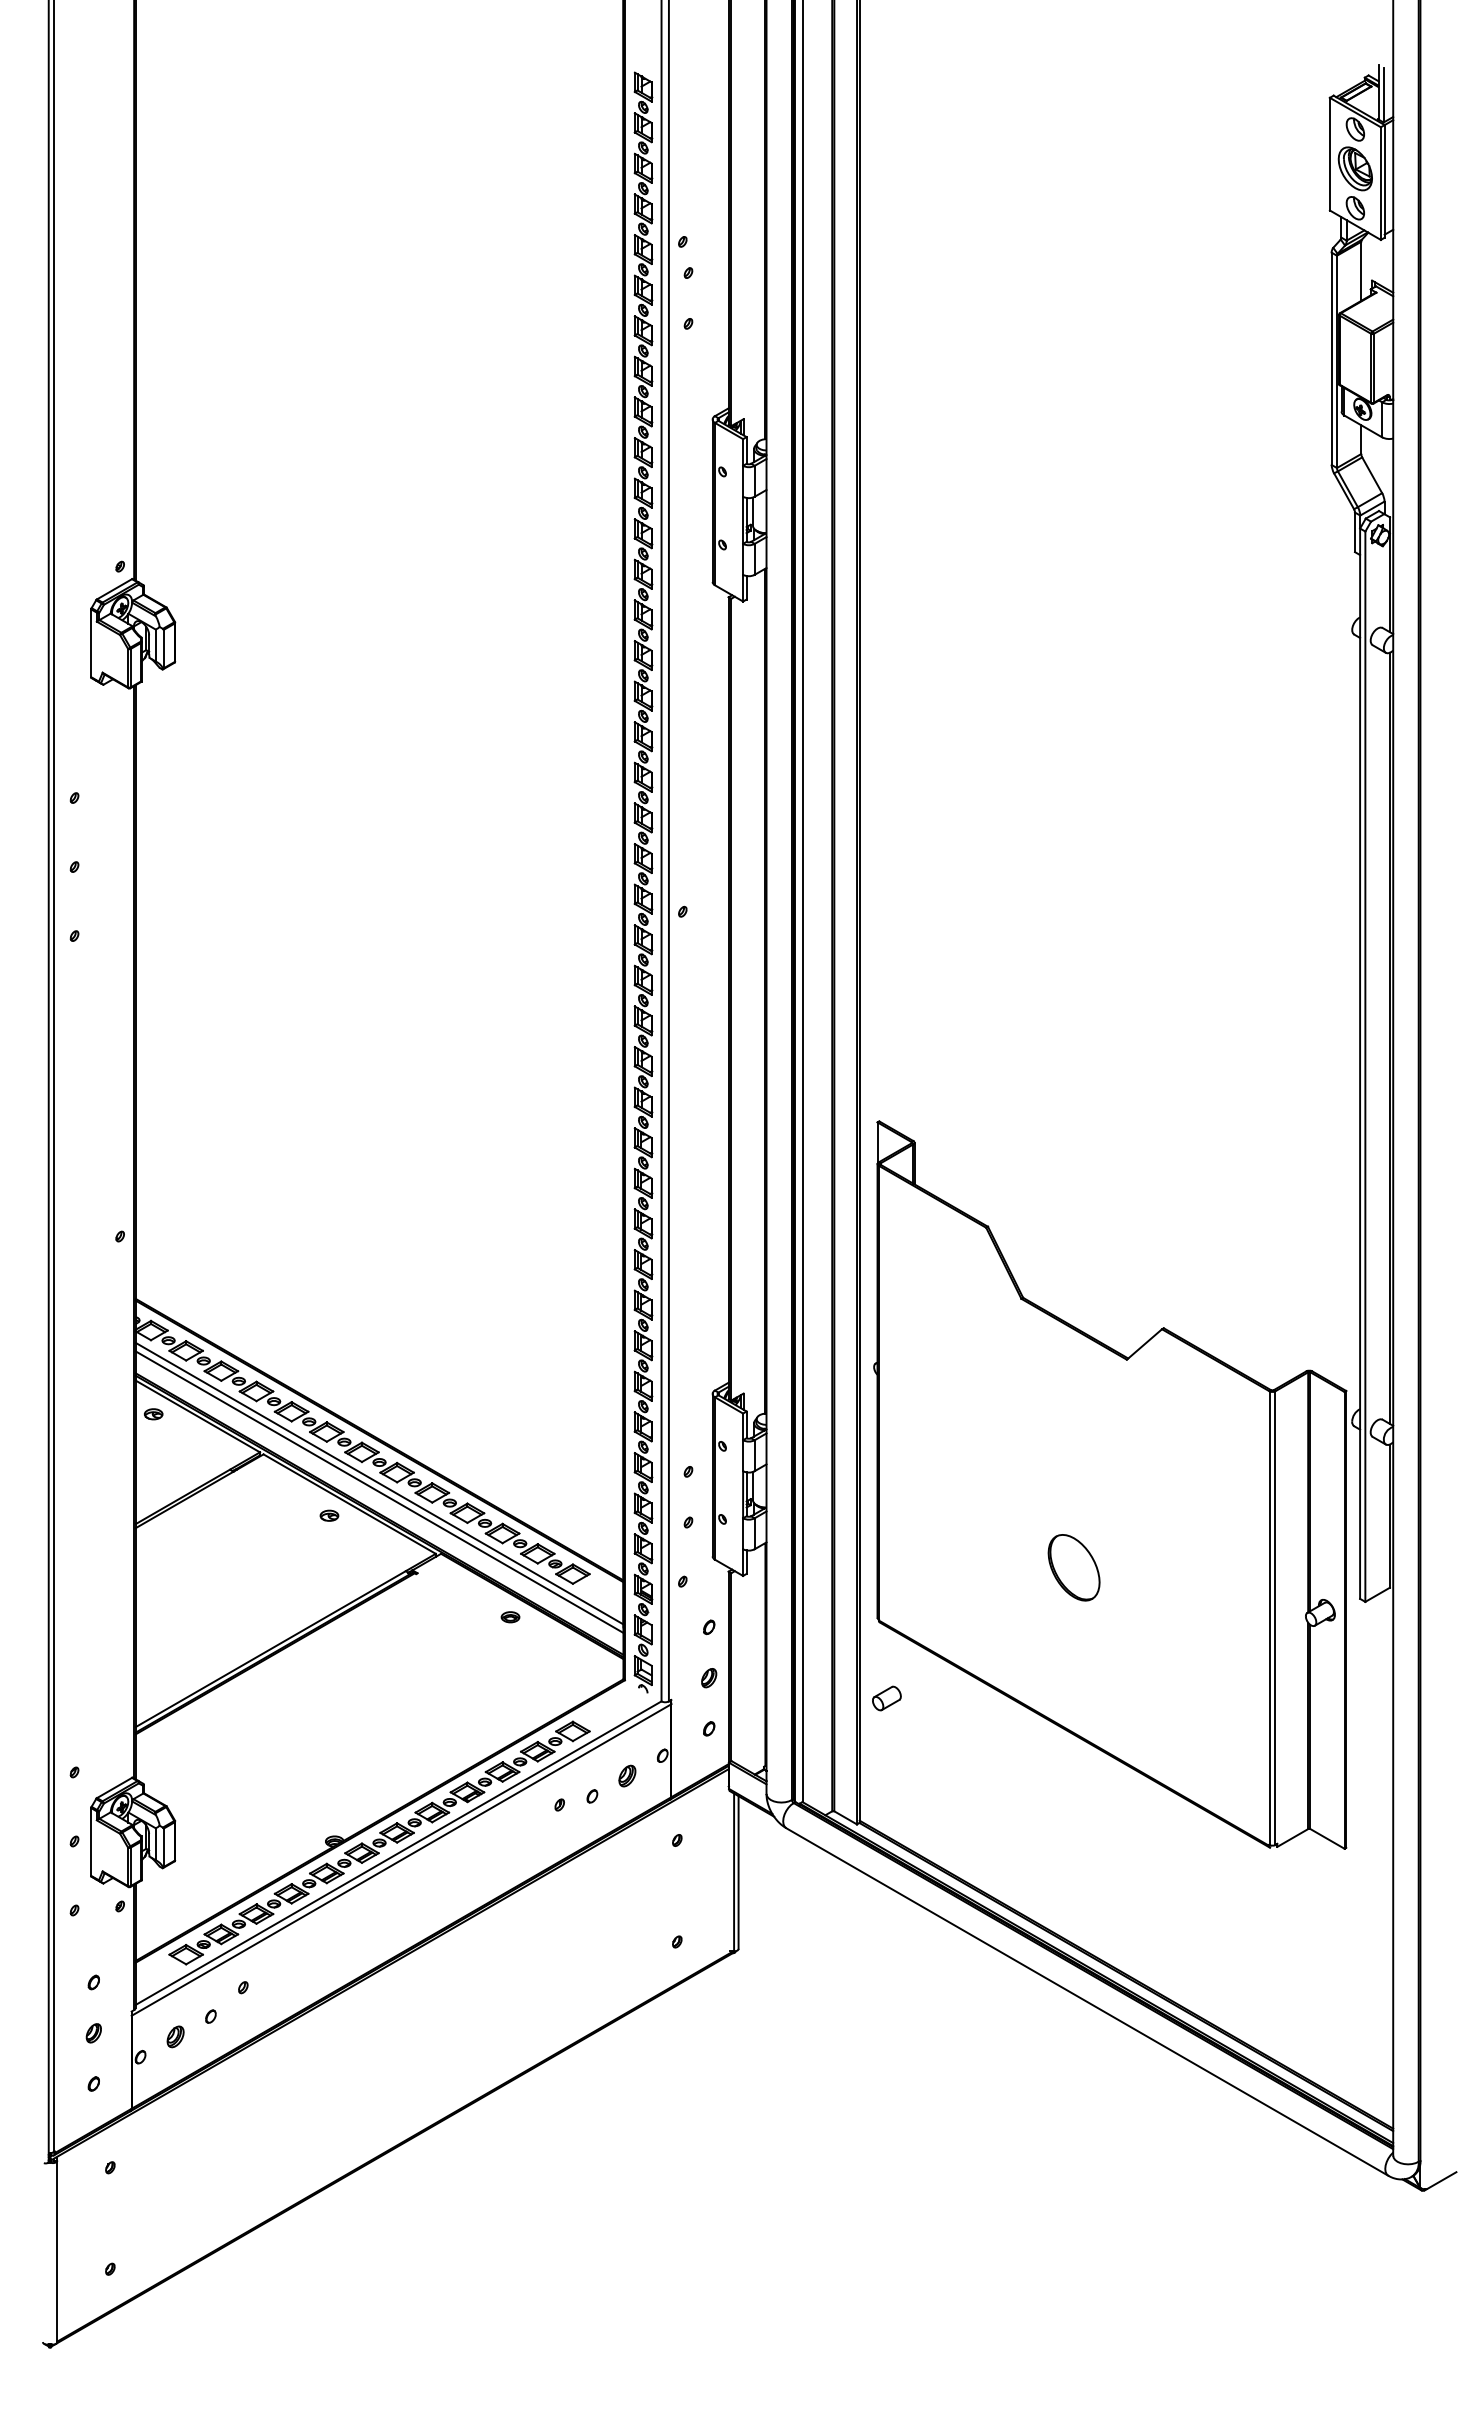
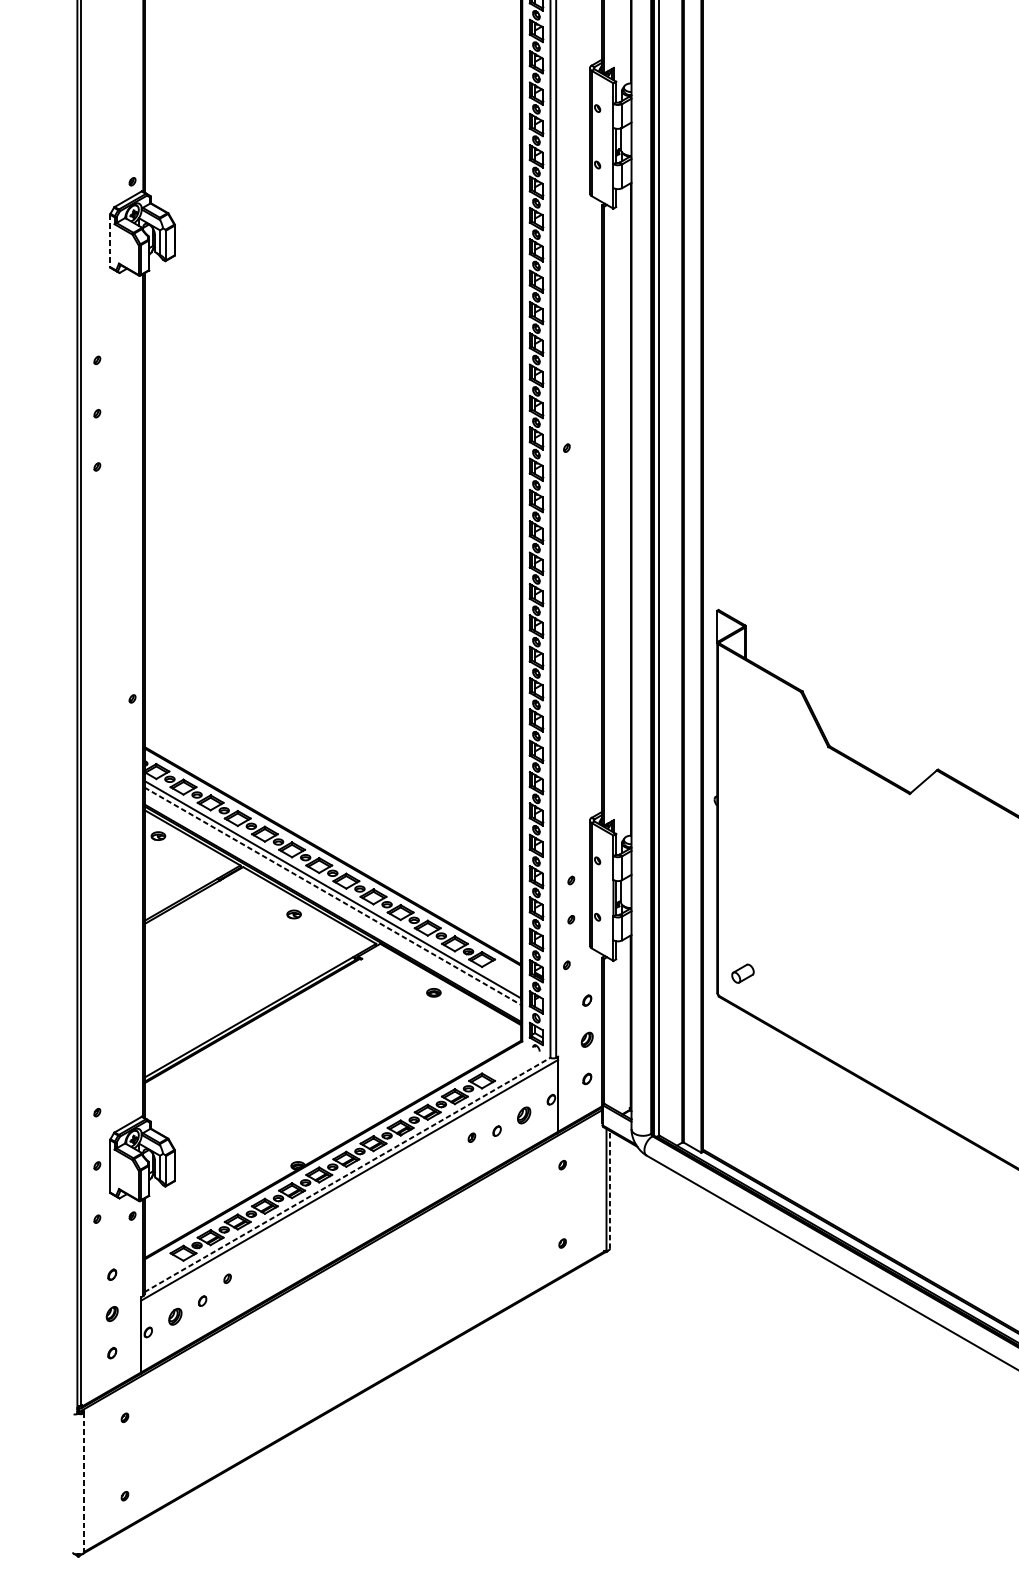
line: (91, 643) -> (110, 241), solid -> dashed
line: (379, 1492) -> (332, 896), solid -> dashed
part: (1073, 1567) -> (868, 954), removed
part: (886, 1698) -> (742, 973), moved
line: (398, 1853) -> (347, 1175), solid -> dashed
line: (738, 1872) -> (609, 1189), solid -> dashed
line: (57, 2251) -> (84, 1482), solid -> dashed

